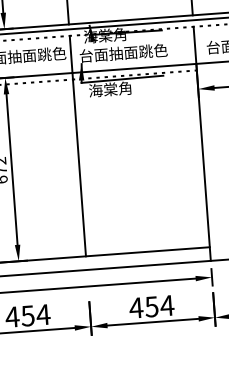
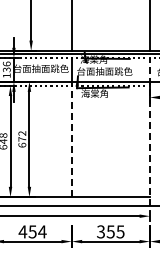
line: (201, 143) -> (149, 131), solid -> dashed
line: (78, 164) -> (71, 139), solid -> dashed
text: (151, 306) -> (110, 231), 454 -> 355

